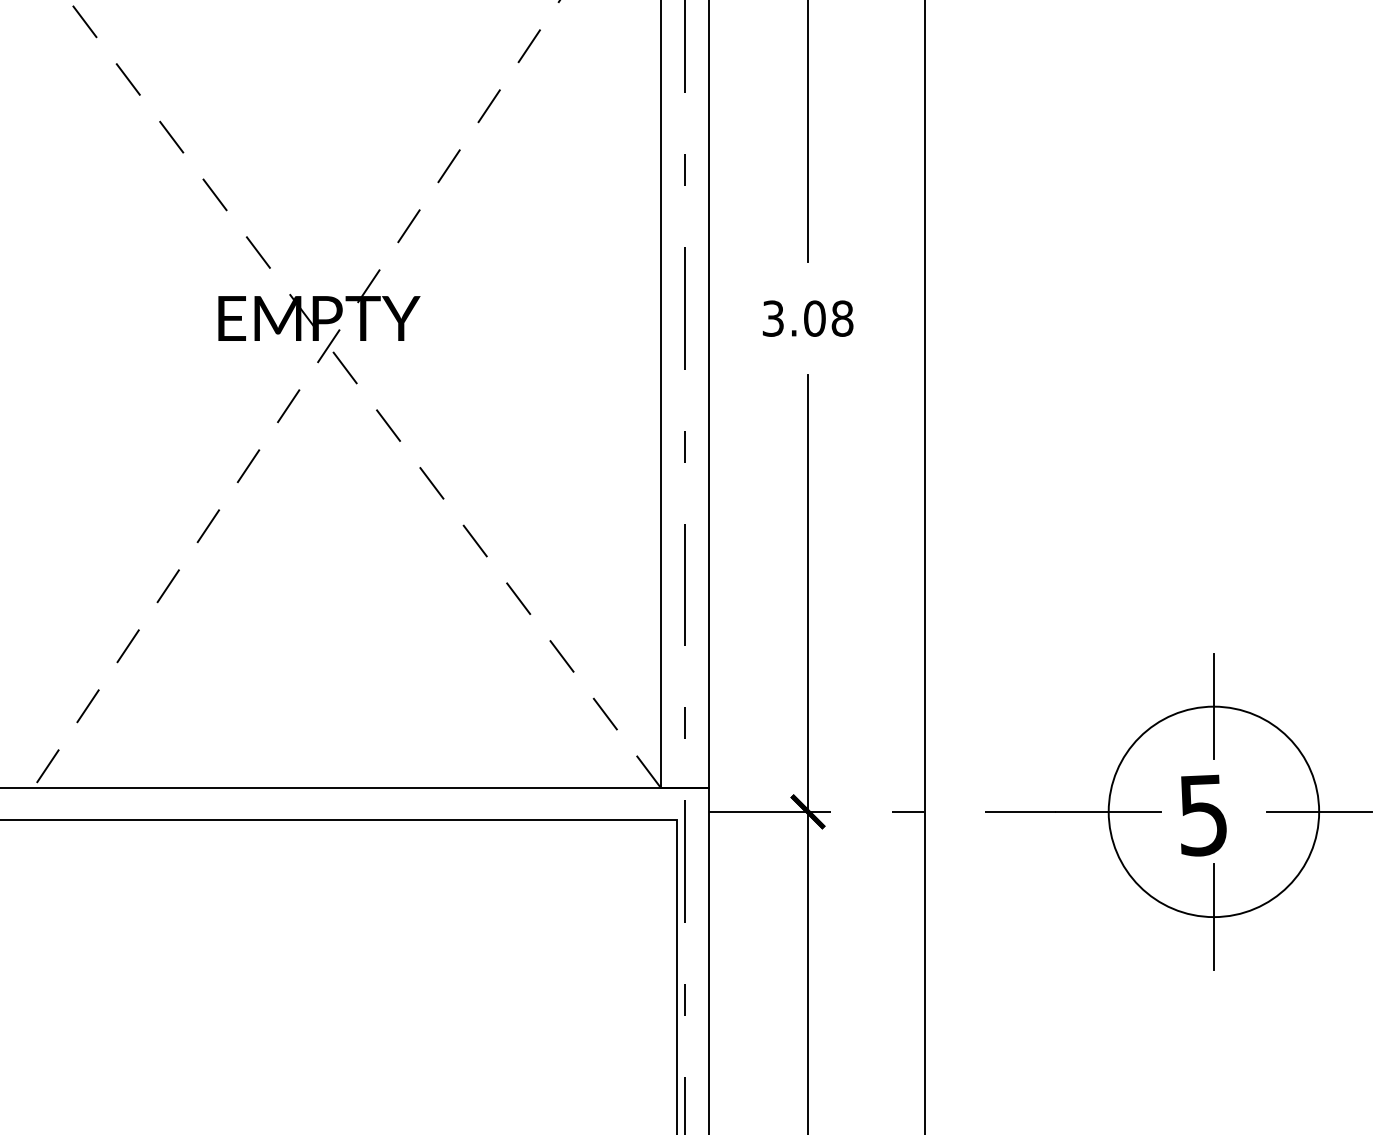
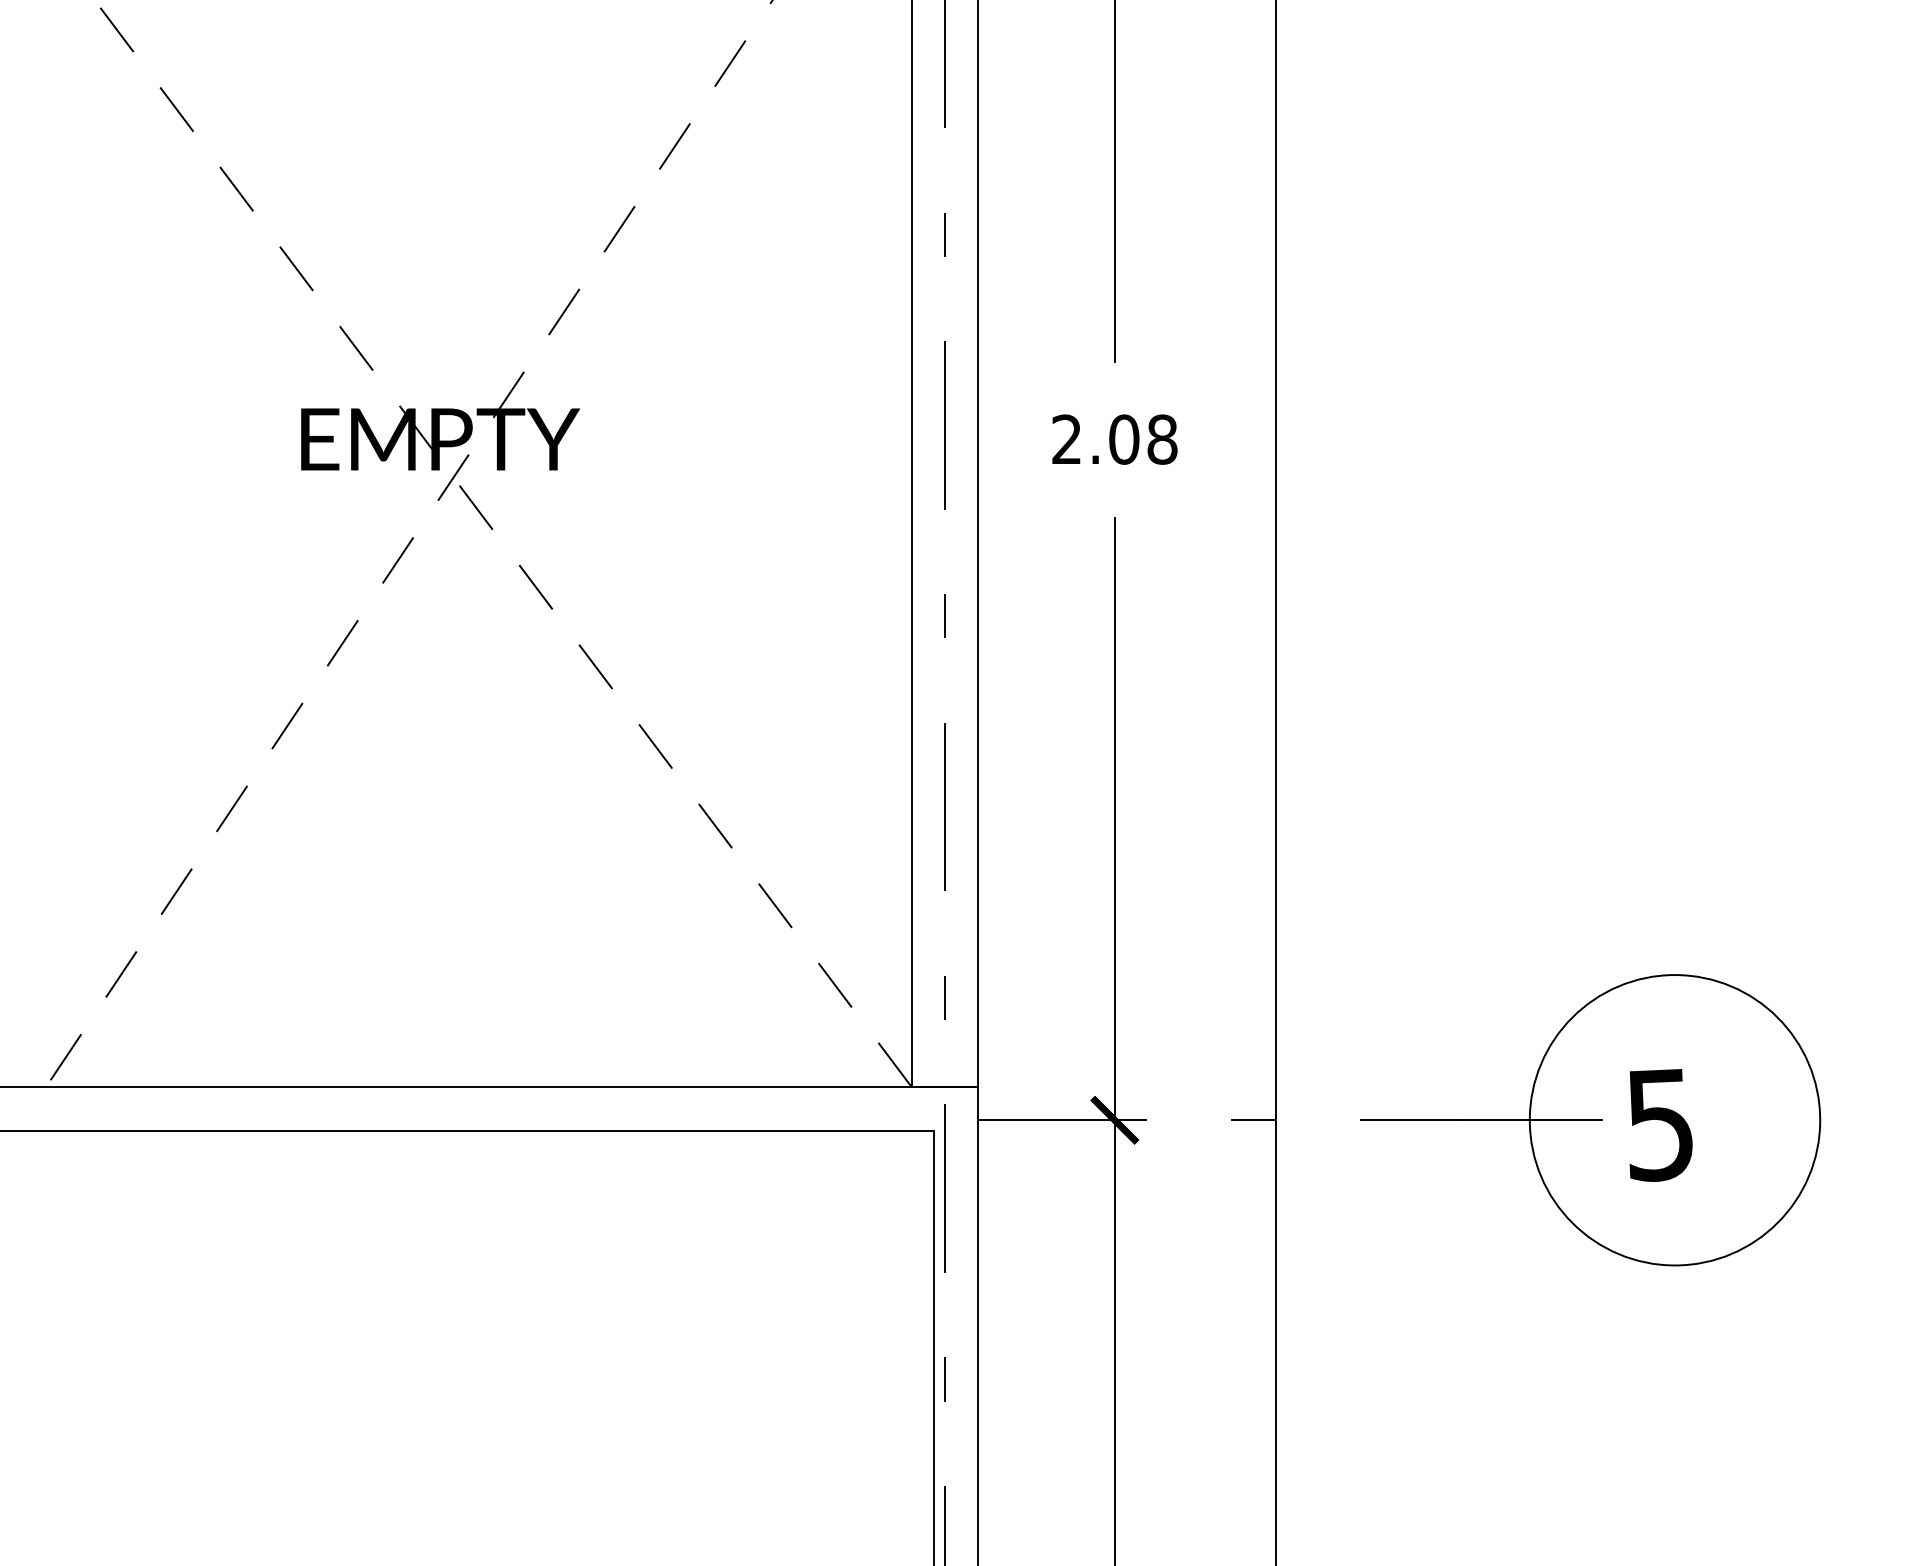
text: (772, 318) -> (1065, 439), 3.08 -> 2.08
line: (1213, 706) -> (1674, 974), removed
line: (1318, 811) -> (1819, 1119), removed
line: (1213, 916) -> (1674, 1264), removed

